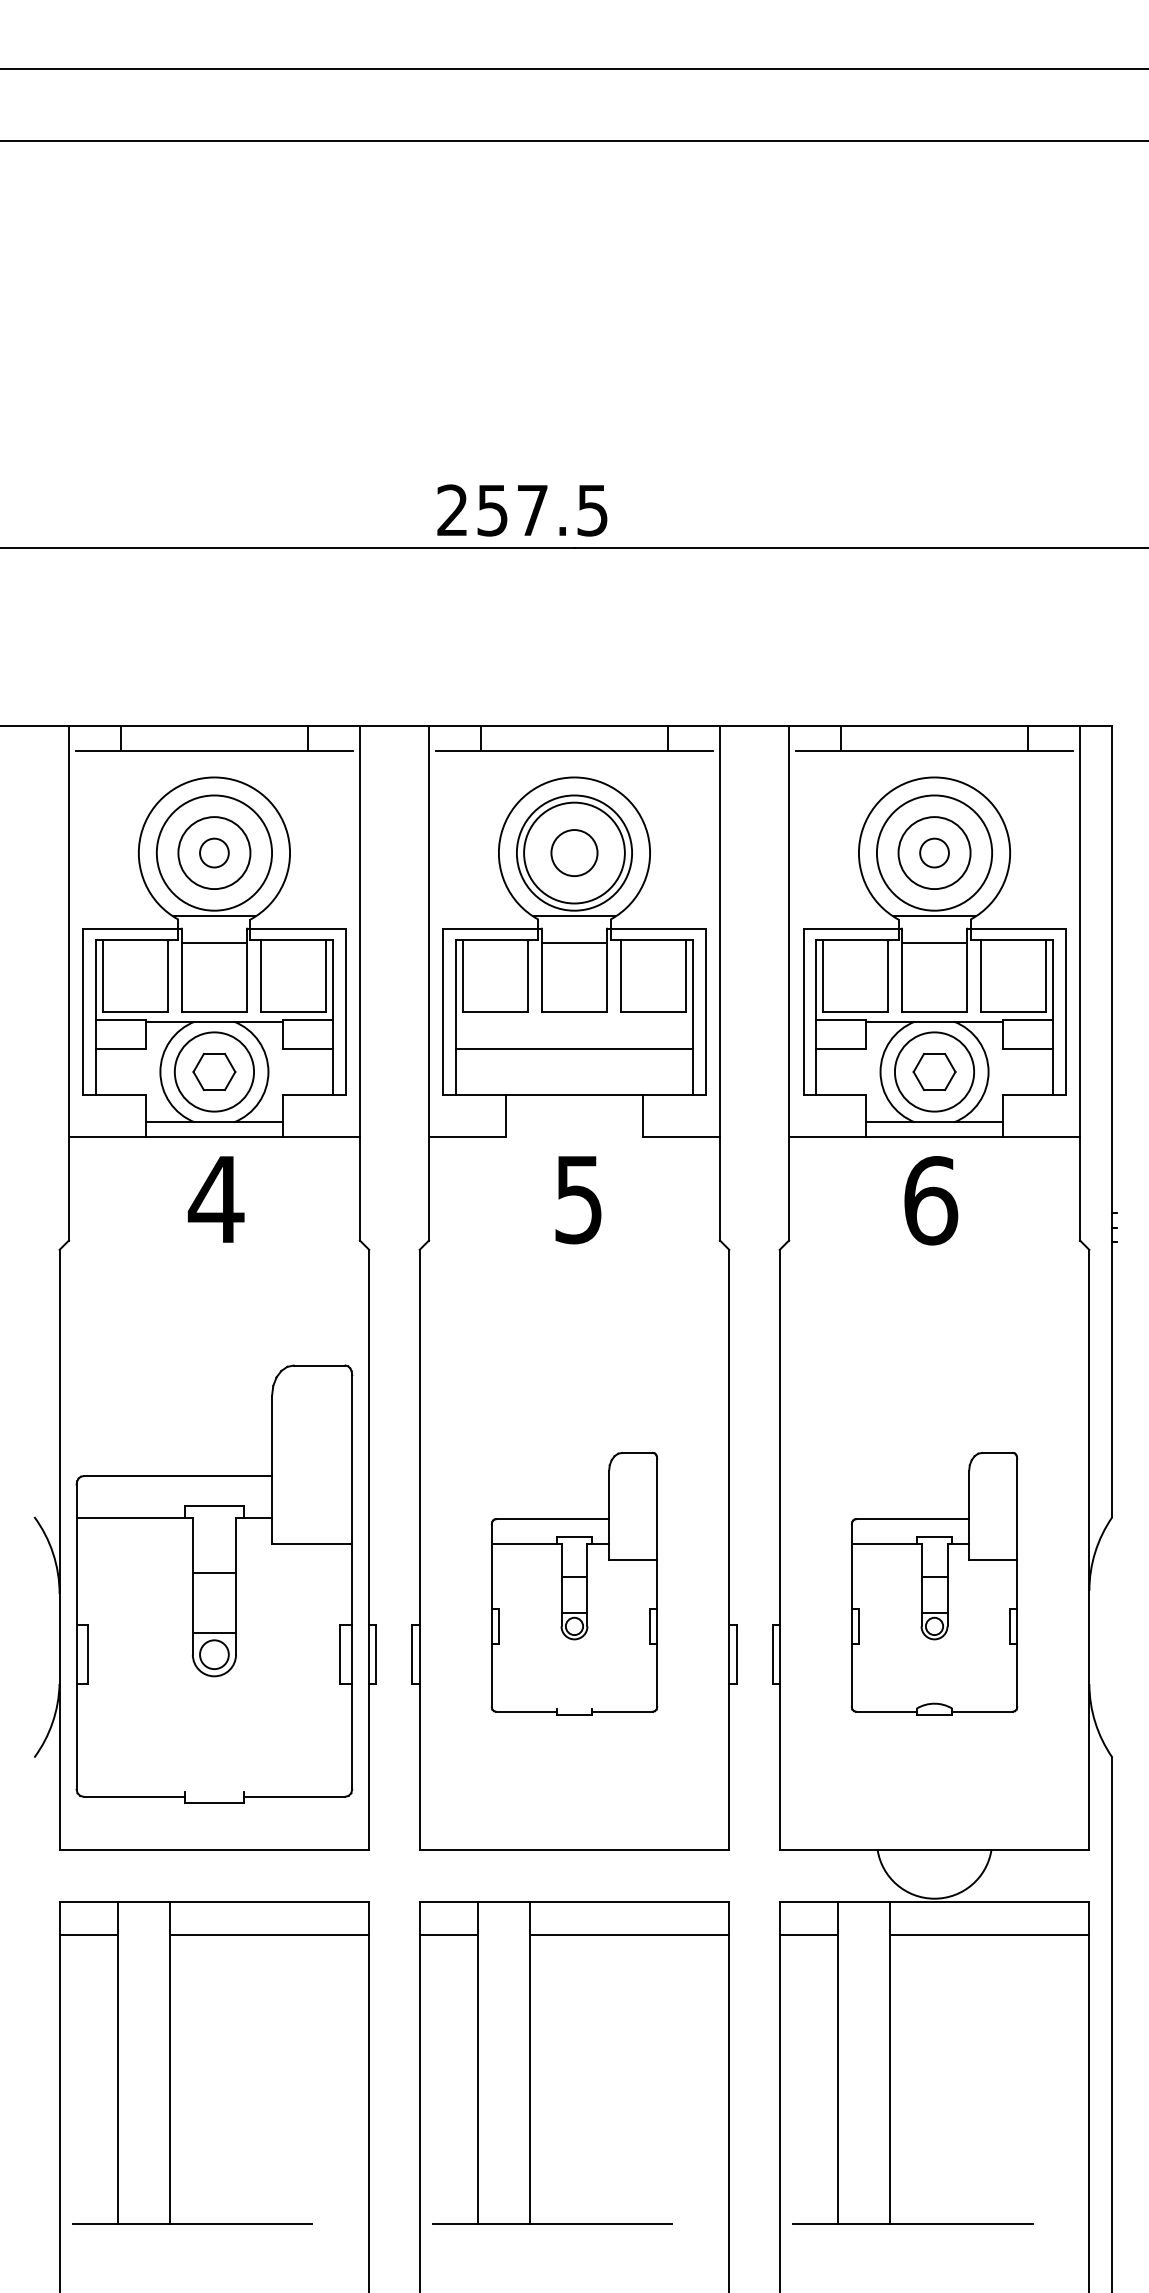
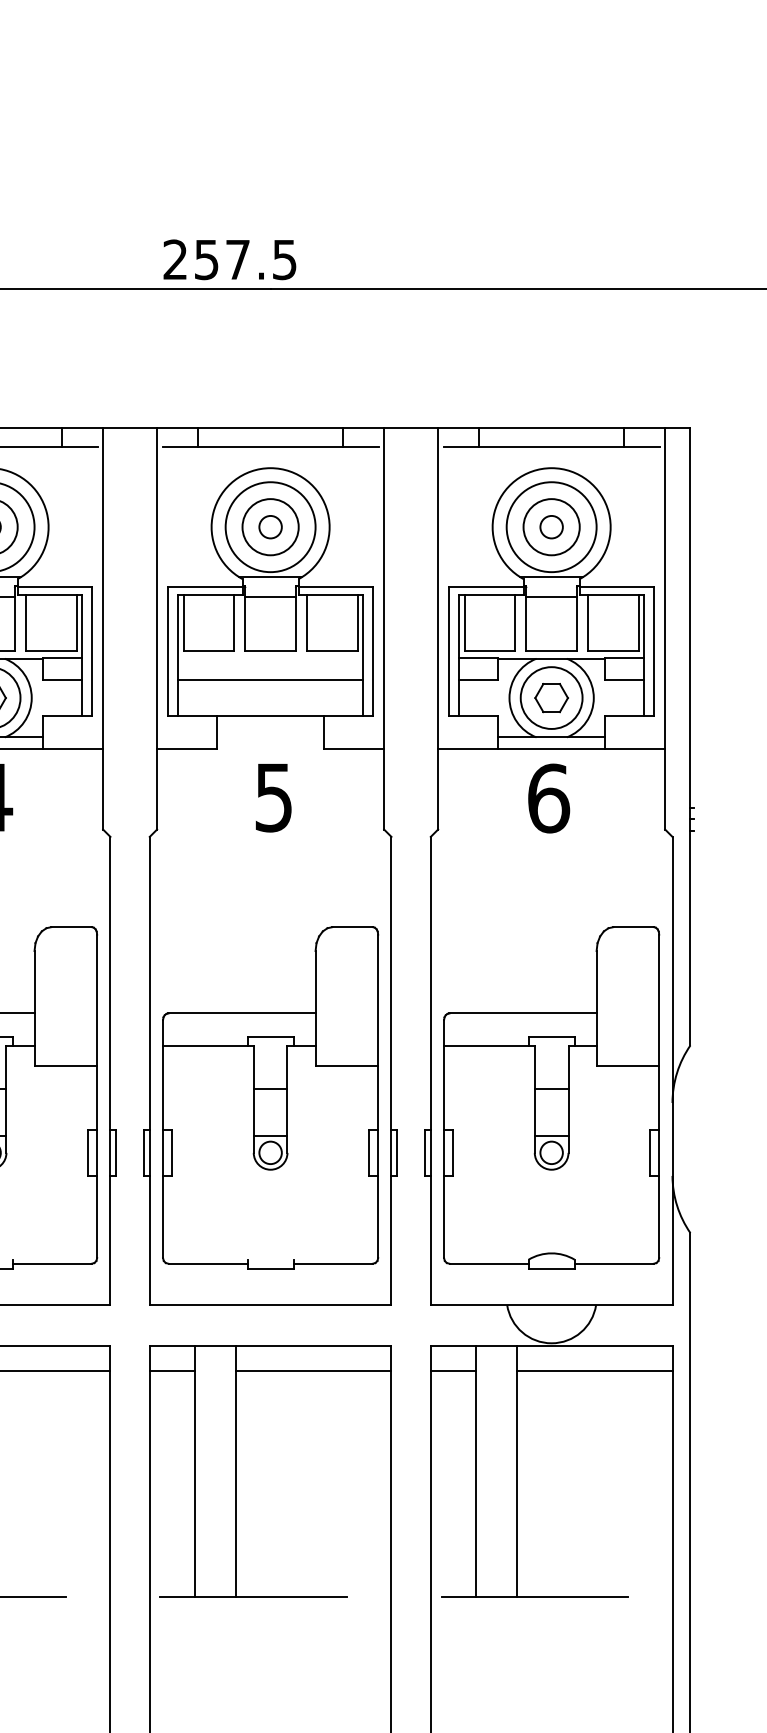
circle: (574, 852) -> (270, 526), size x0.62
circle: (574, 853) -> (270, 527), size x0.71
part: (574, 1583) -> (270, 1097), size x1.67
part: (934, 1583) -> (551, 1097), size x1.67

